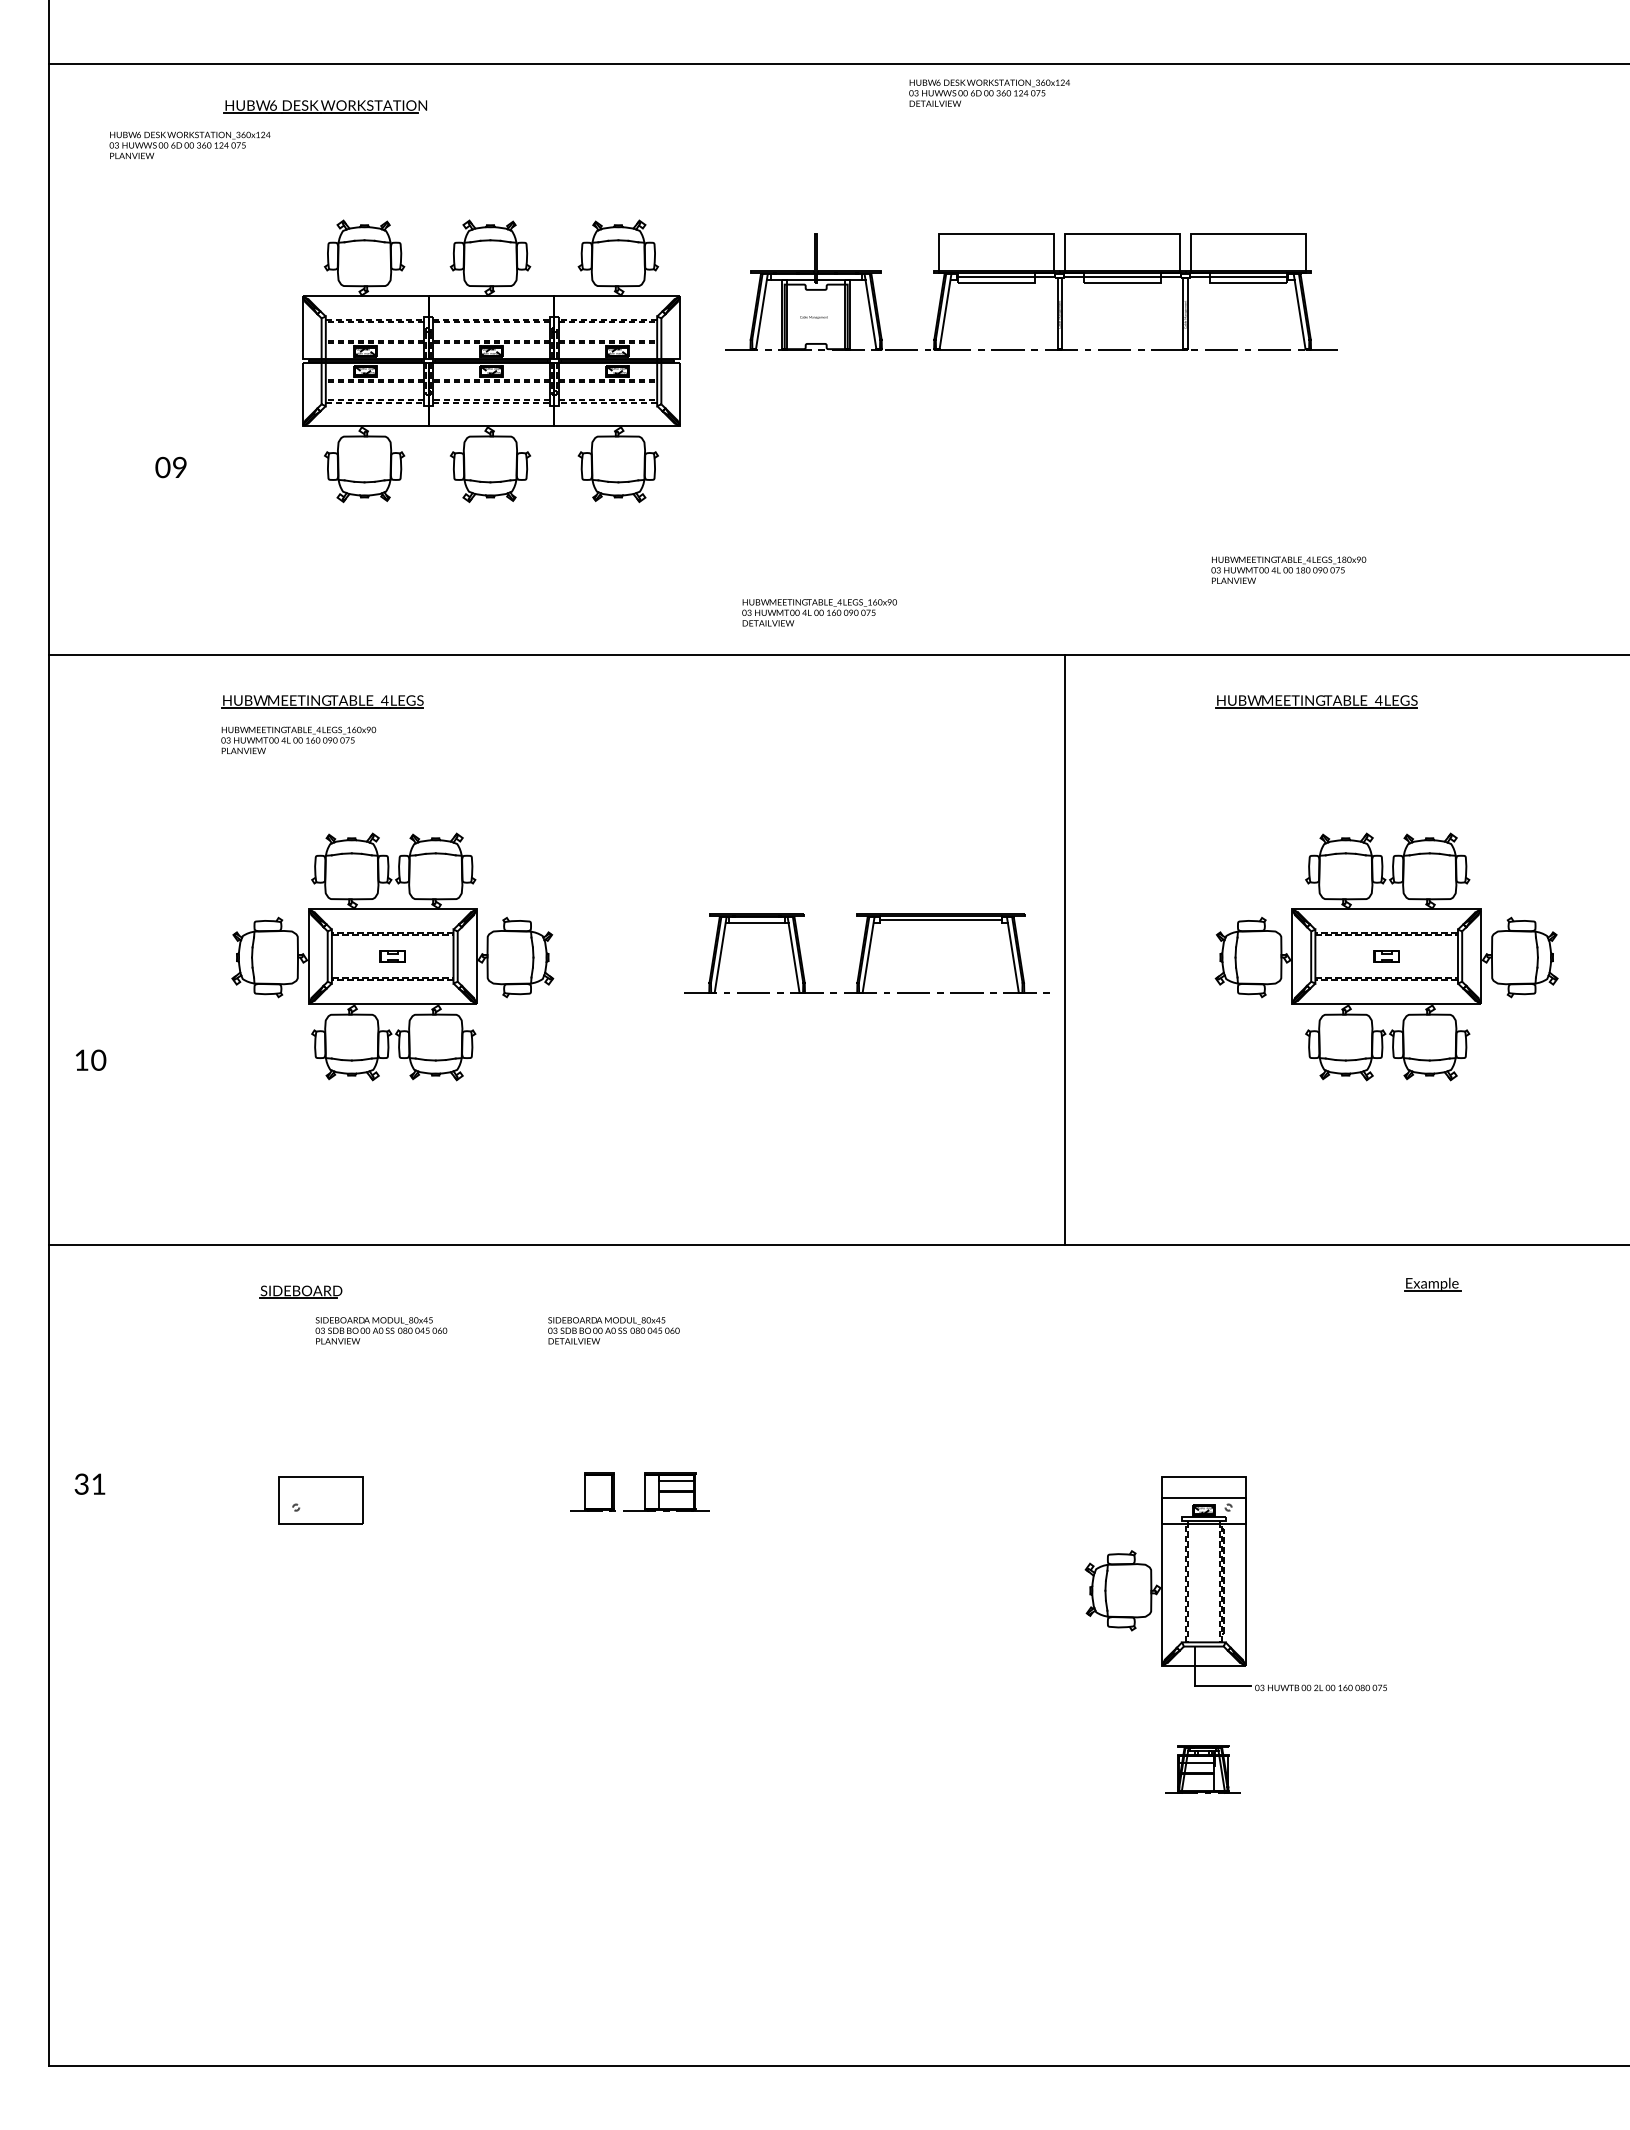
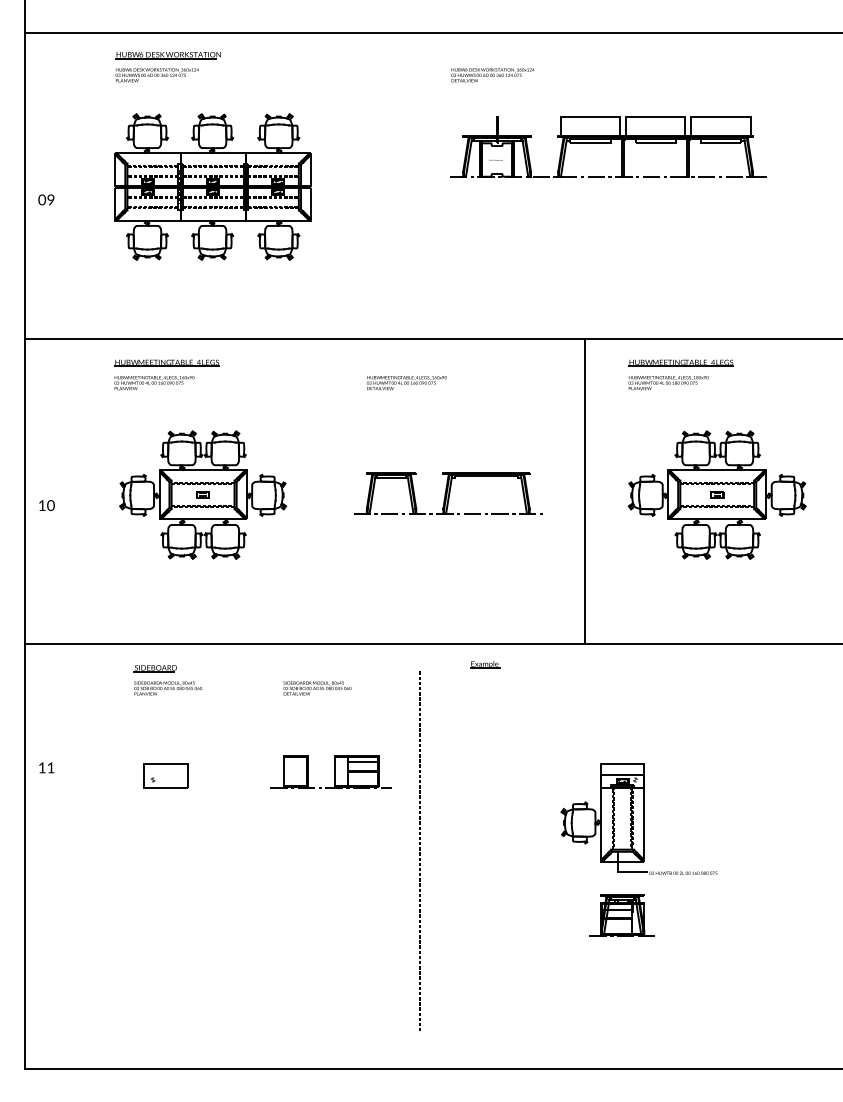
text: (988, 93) -> (492, 75), moved
text: (188, 145) -> (156, 75), moved
part: (1031, 290) -> (608, 146), moved
part: (490, 360) -> (212, 186), moved
text: (171, 466) -> (46, 199), moved
text: (1288, 571) -> (668, 383), moved
text: (818, 613) -> (406, 383), moved
line: (1064, 949) -> (584, 491), moved
text: (90, 1060) -> (46, 505), moved
part: (1433, 1284) -> (485, 664), moved
text: (381, 1330) -> (168, 688), moved
text: (80, 1483) -> (41, 767), 31 -> 11
part: (639, 1491) -> (330, 771), size x1.67
line: (813, 1643) -> (420, 850), added
part: (1201, 1769) -> (621, 915), size x1.67

